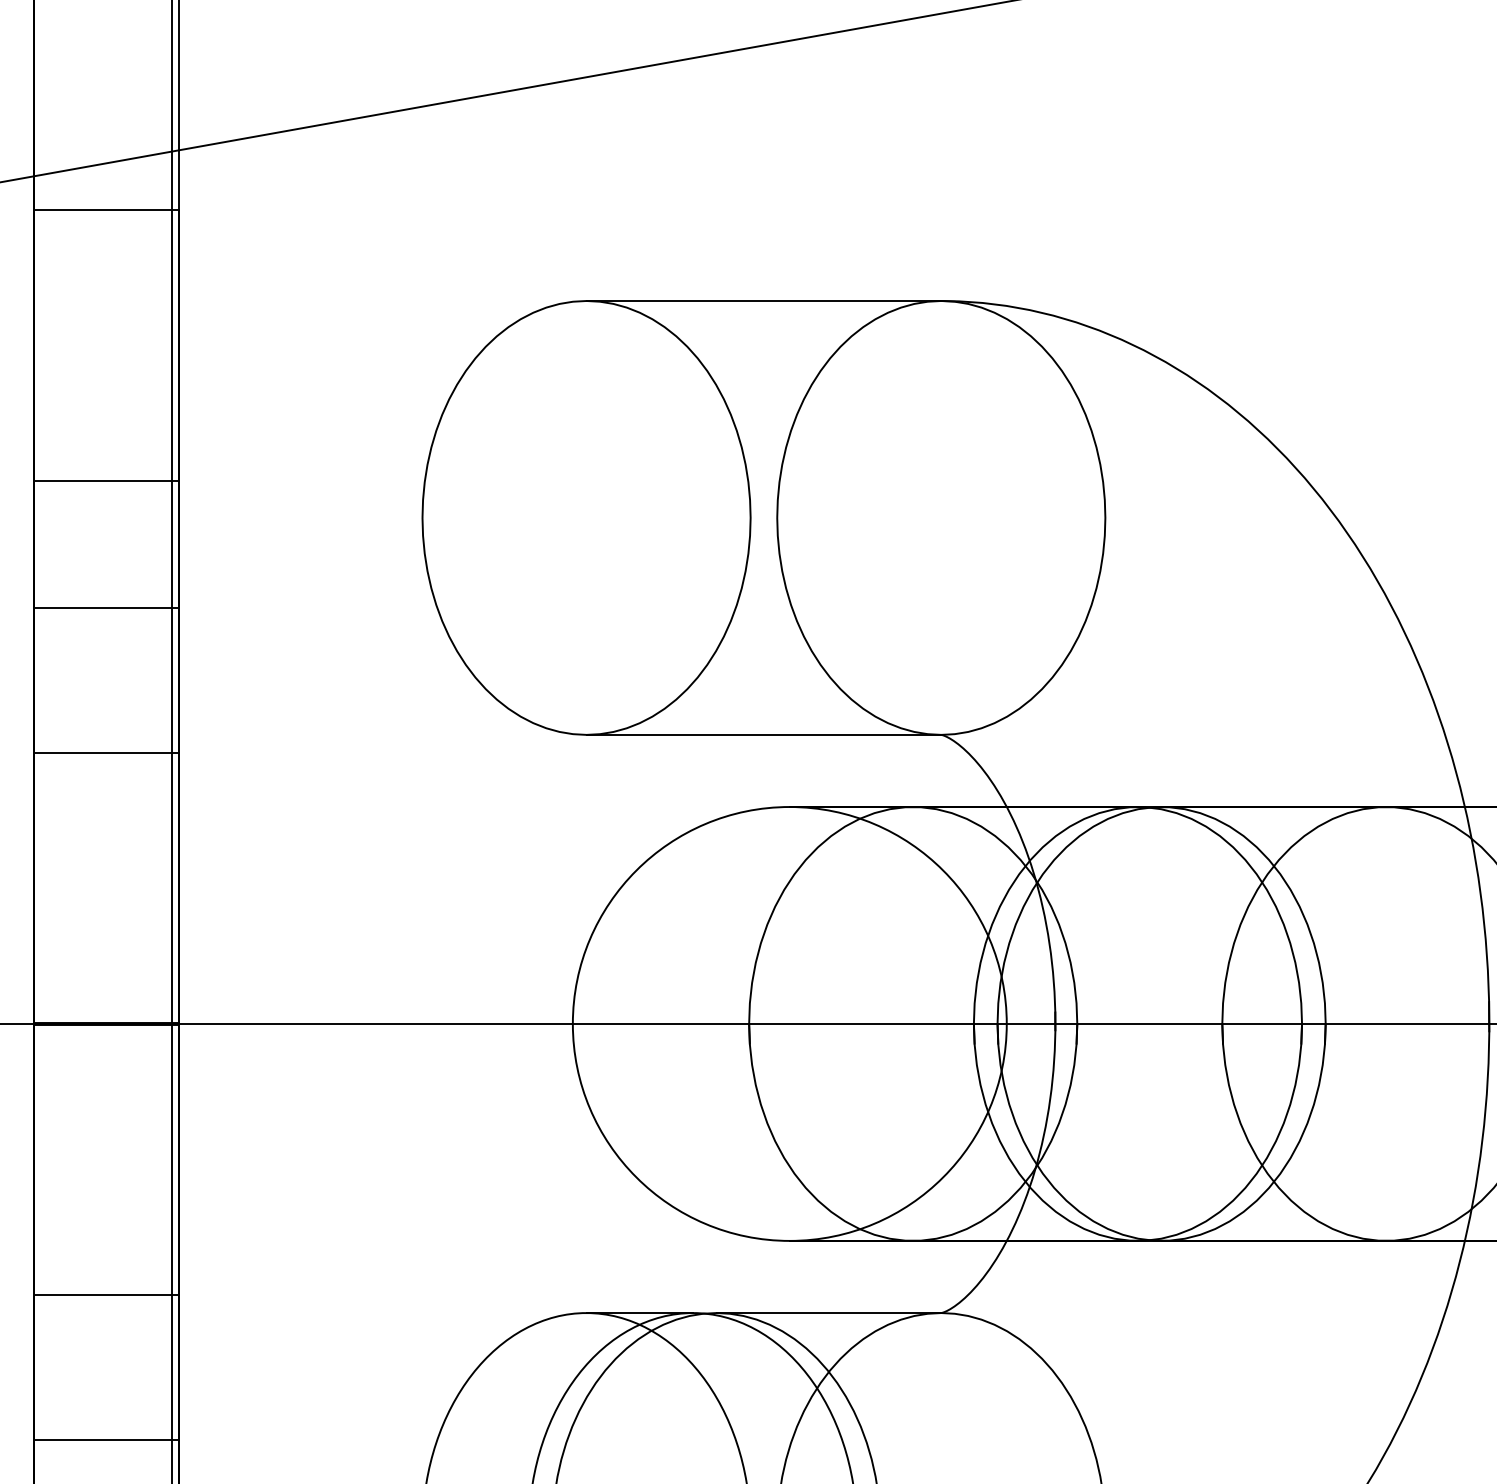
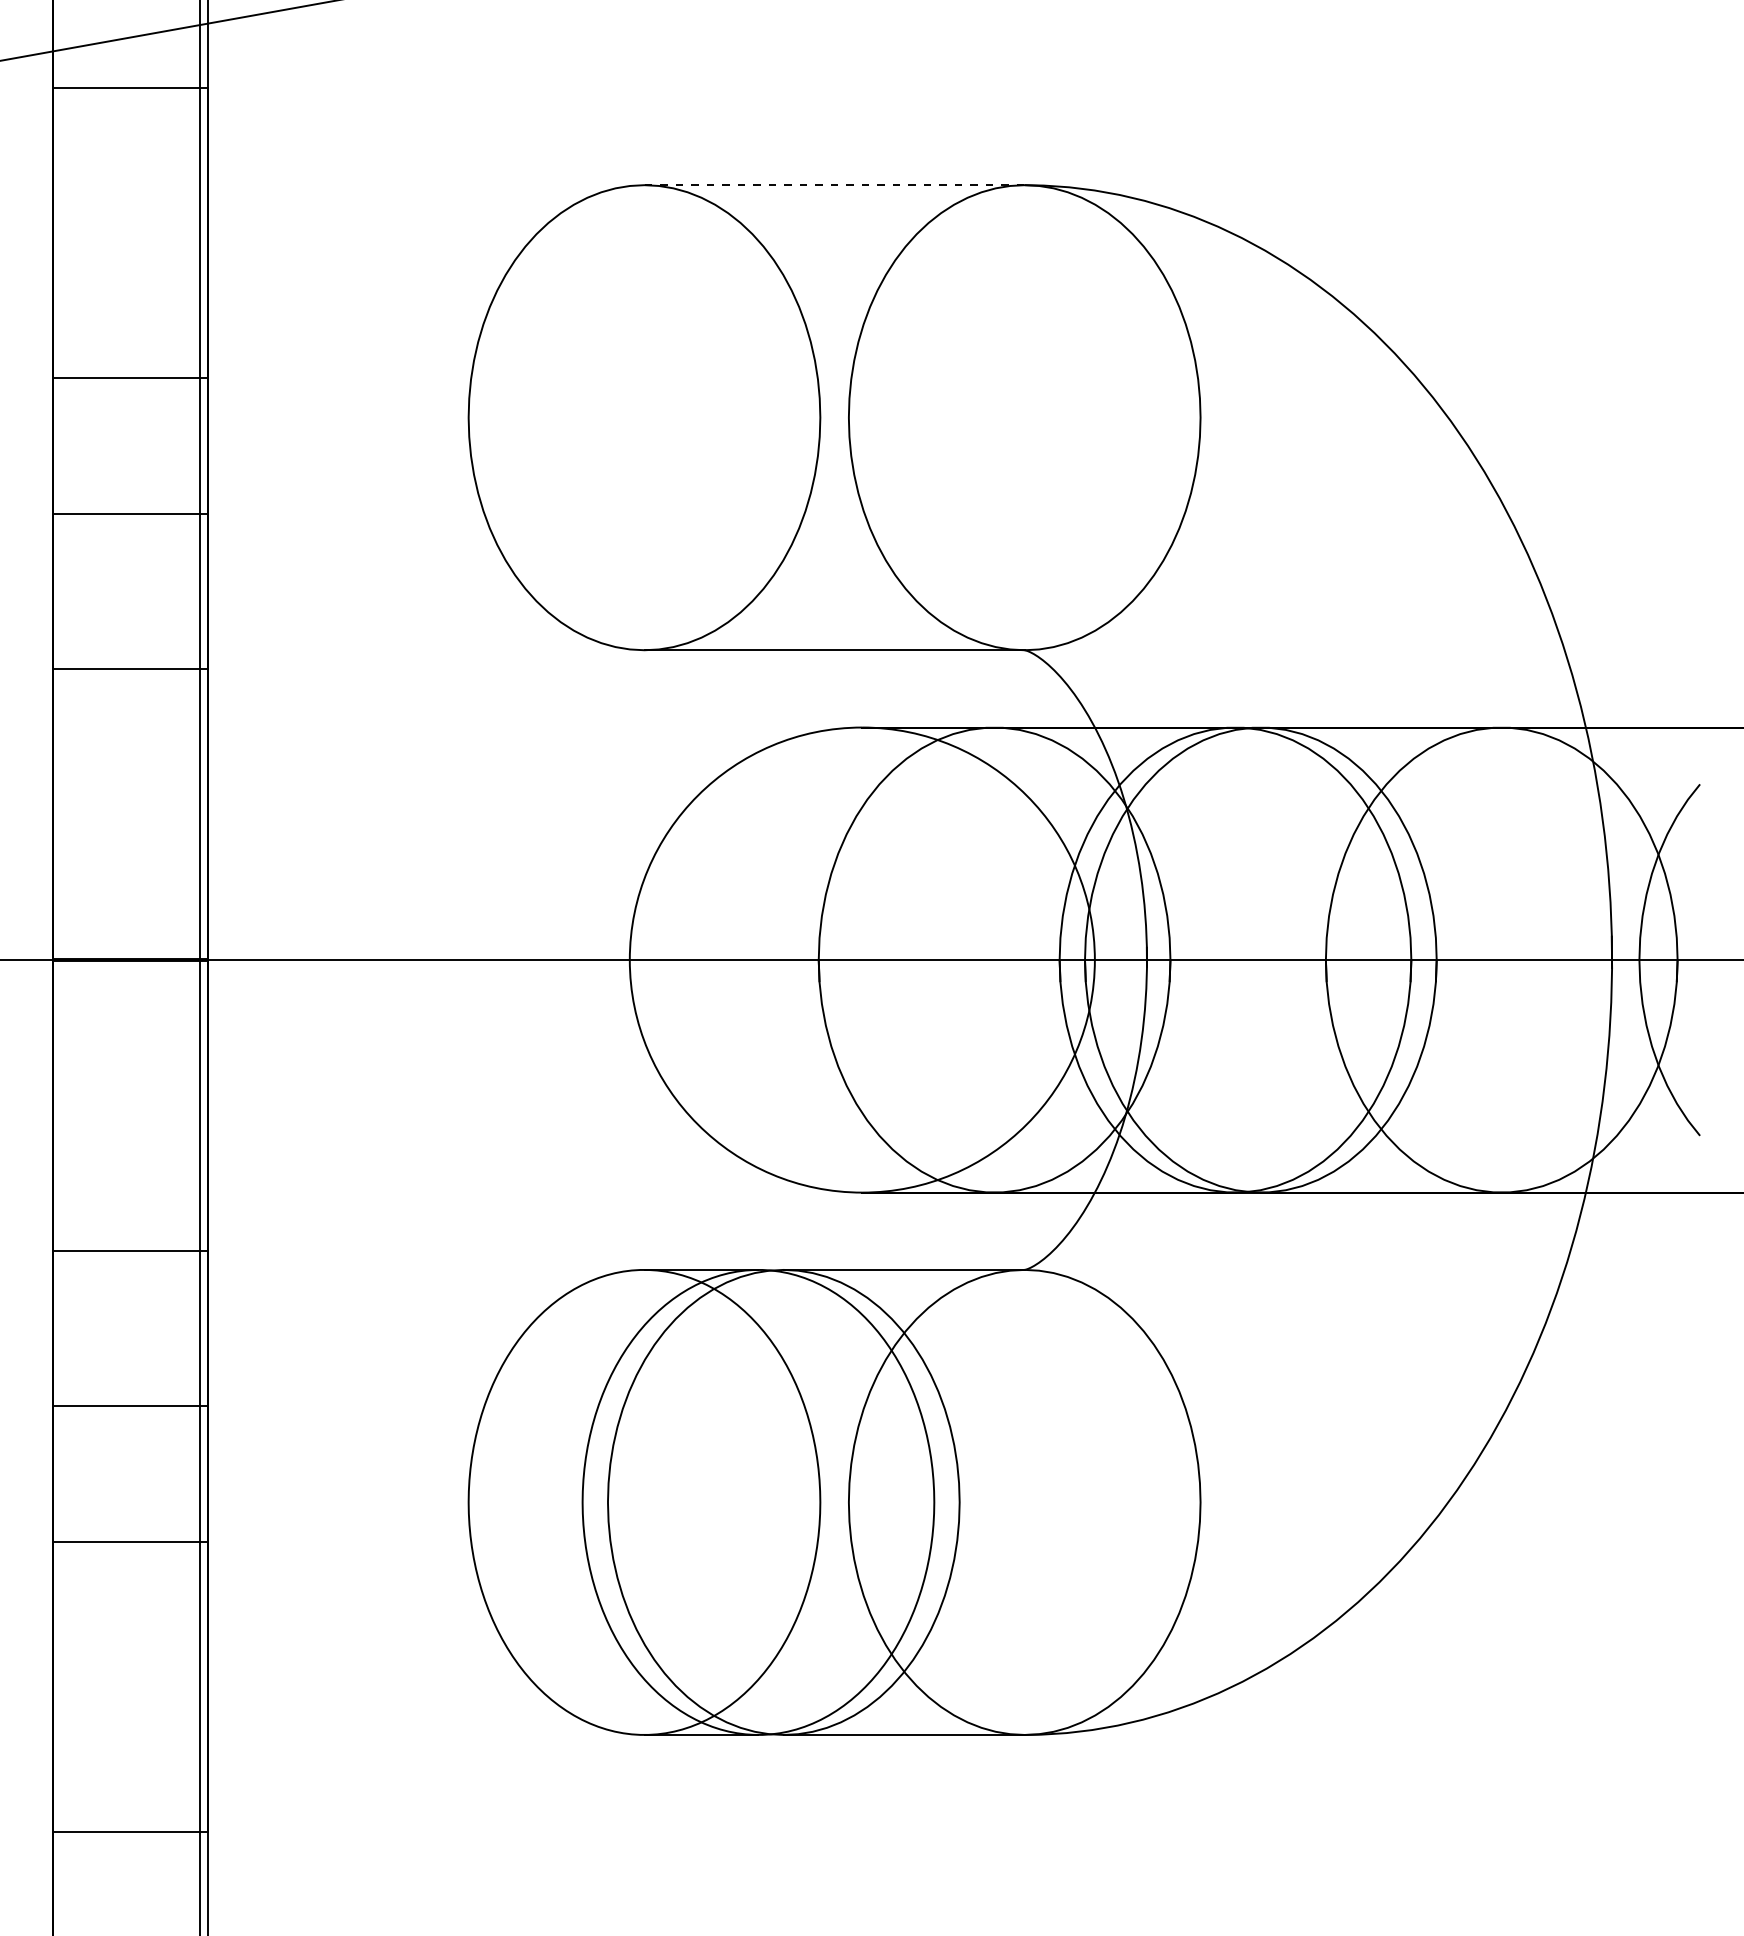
line: (764, 301) -> (835, 185), solid -> dashed

